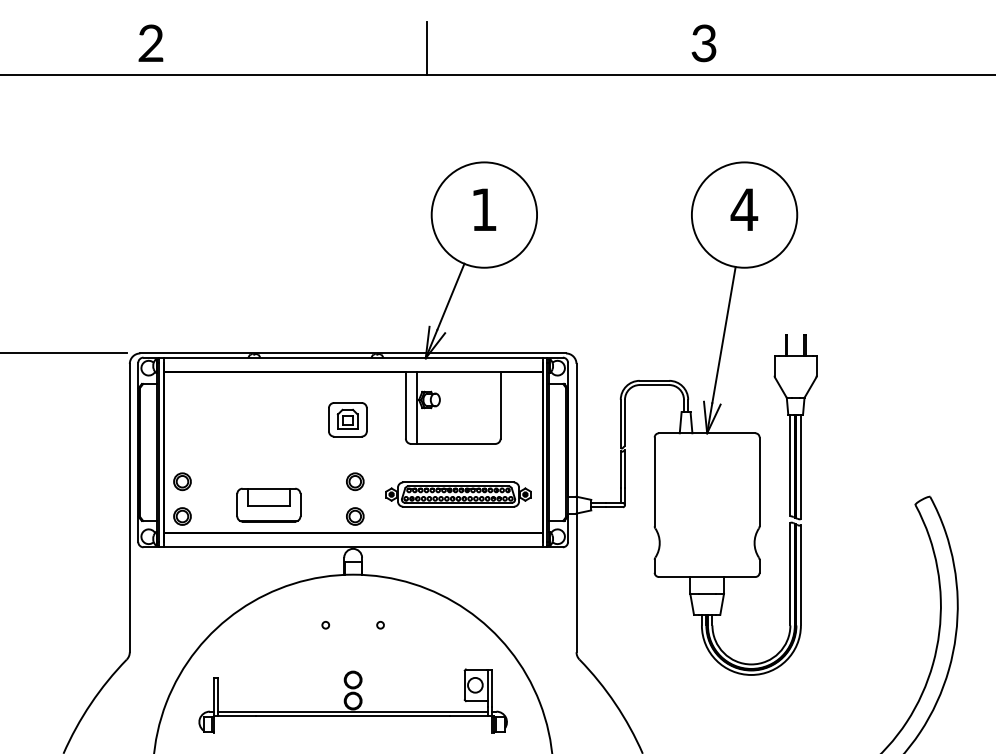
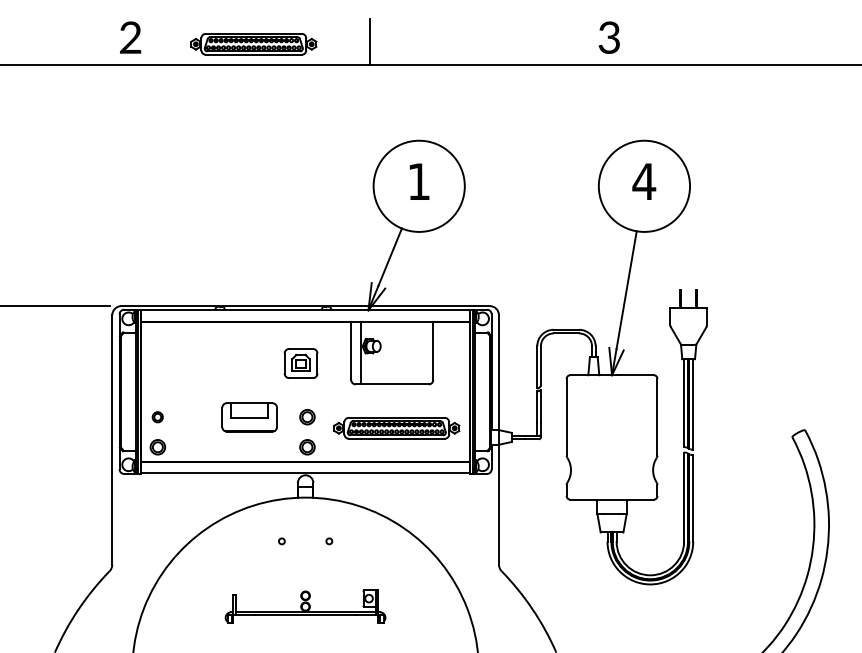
part: (292, 51) -> (253, 44), added
part: (182, 482) -> (157, 417), size x0.7
part: (268, 505) -> (249, 417), moved
part: (353, 700) -> (305, 606), size x0.6

